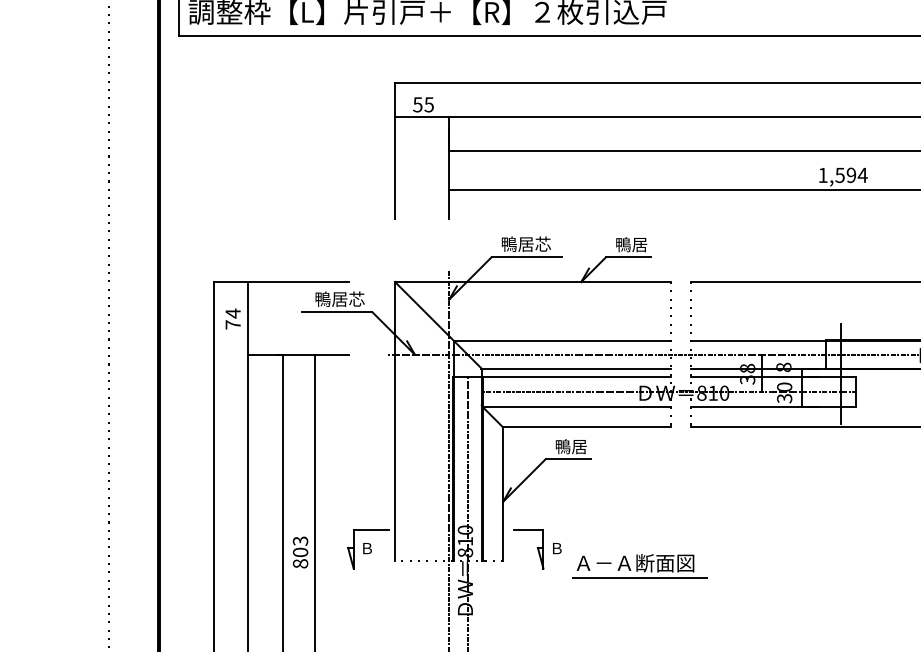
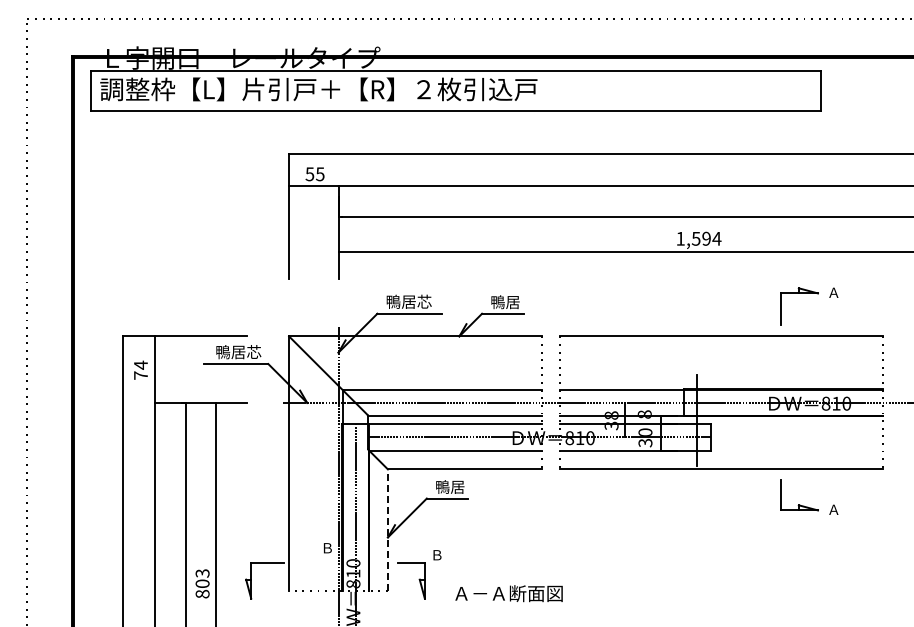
line: (502, 494) -> (387, 530), solid -> dashed
text: (367, 548) -> (327, 548), moved
text: (557, 548) -> (437, 555), moved
line: (640, 578) -> (513, 607), removed

